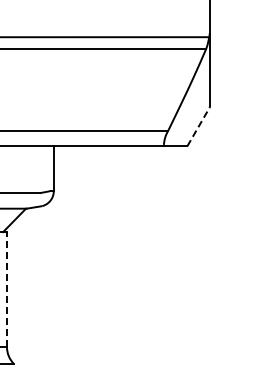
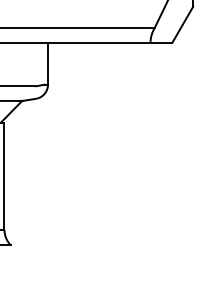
line: (198, 126) -> (182, 24), dashed -> solid
line: (7, 289) -> (4, 176), dashed -> solid

